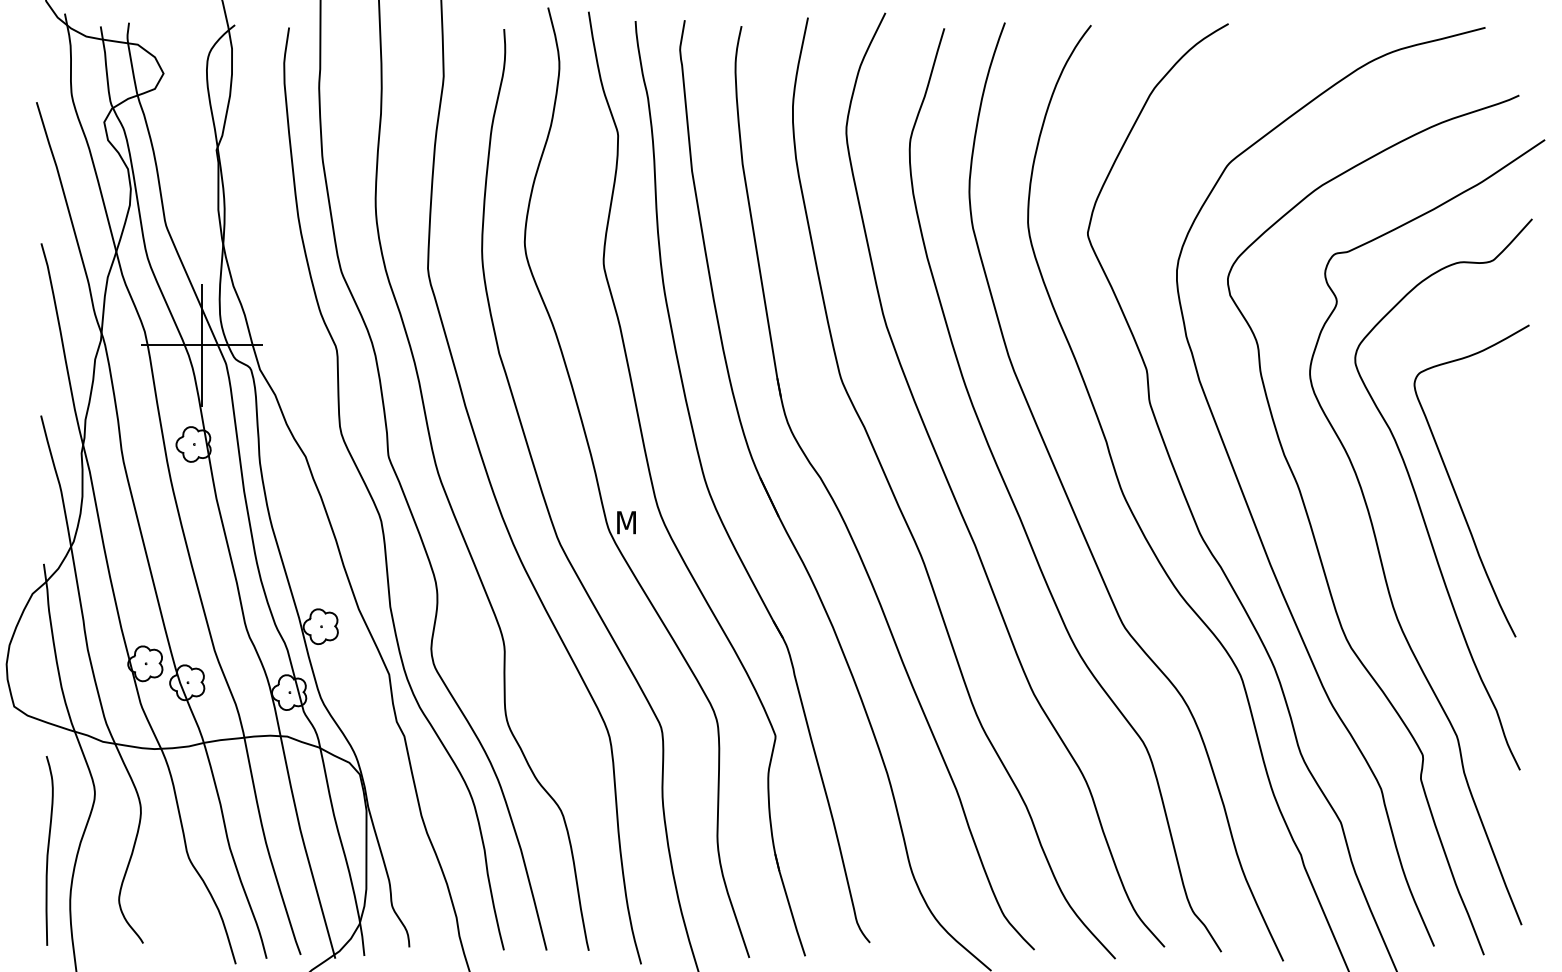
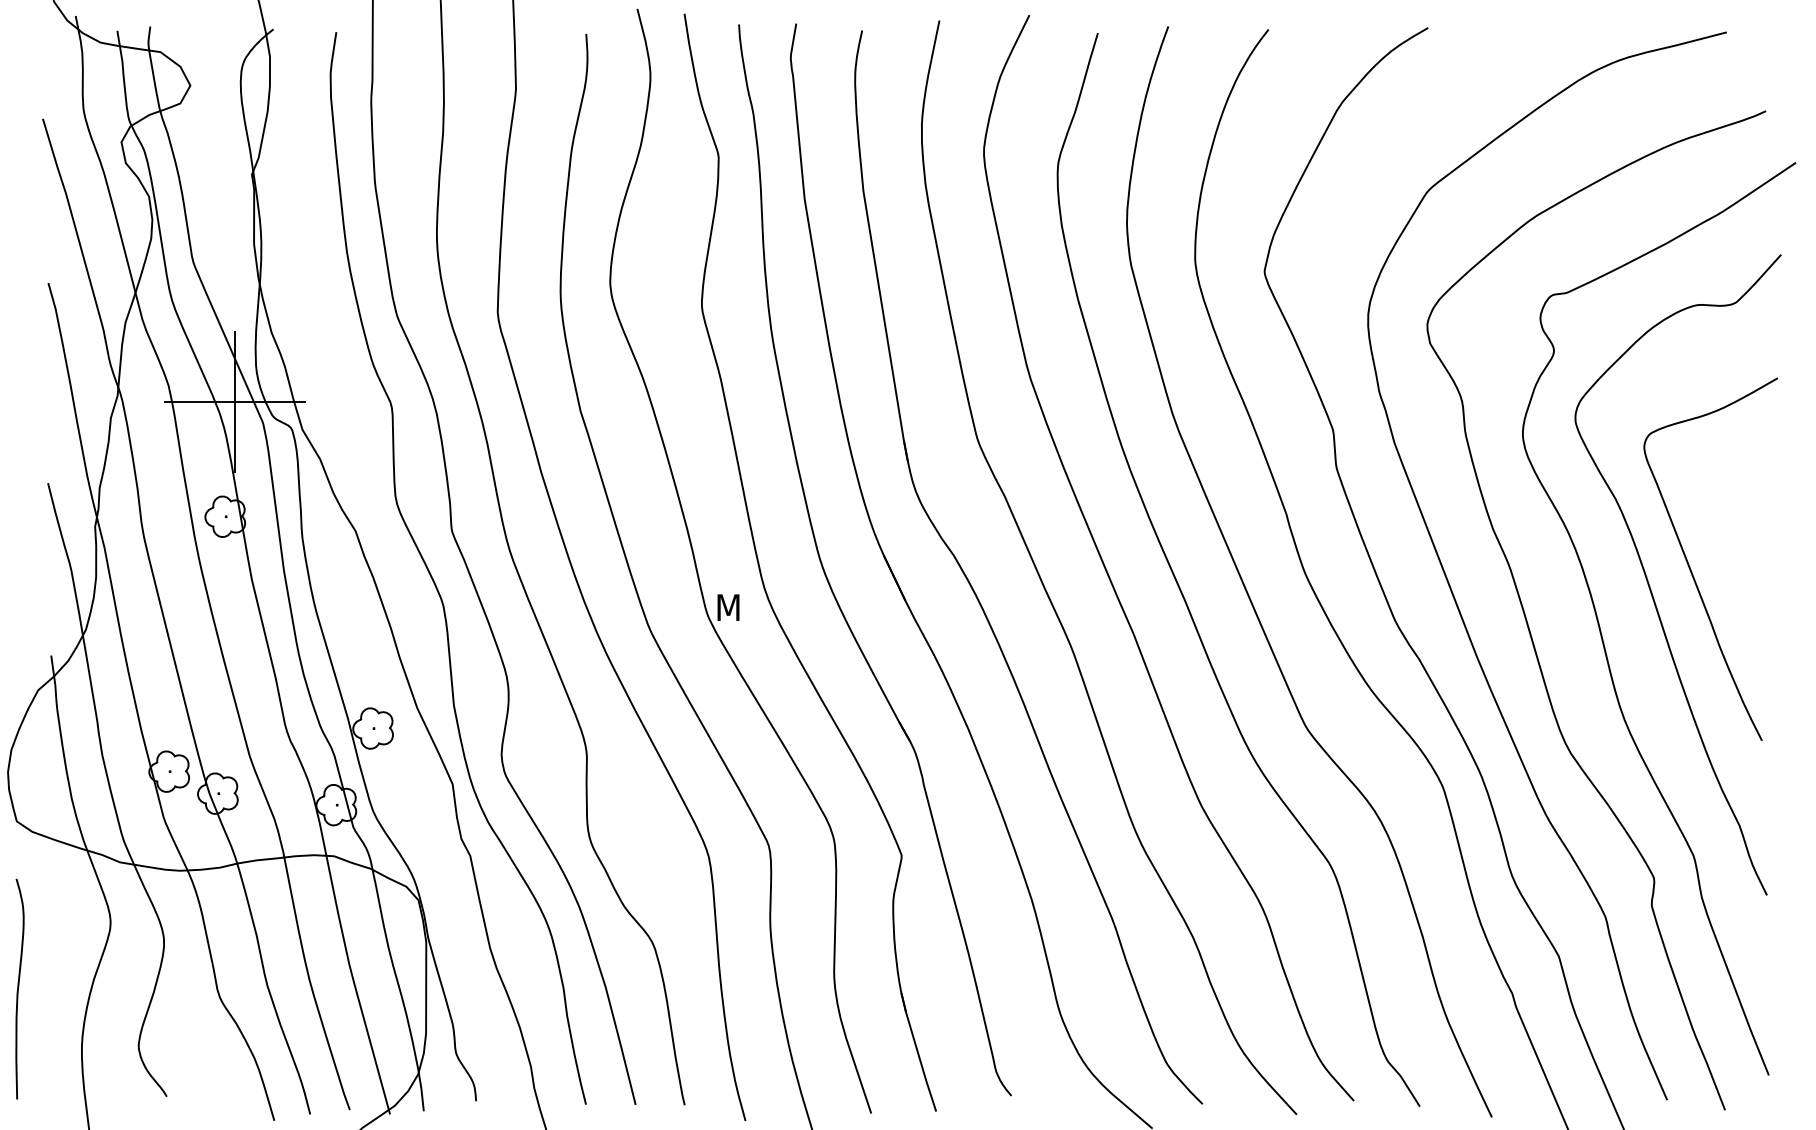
curve: (49, 849) -> (19, 987), moved

